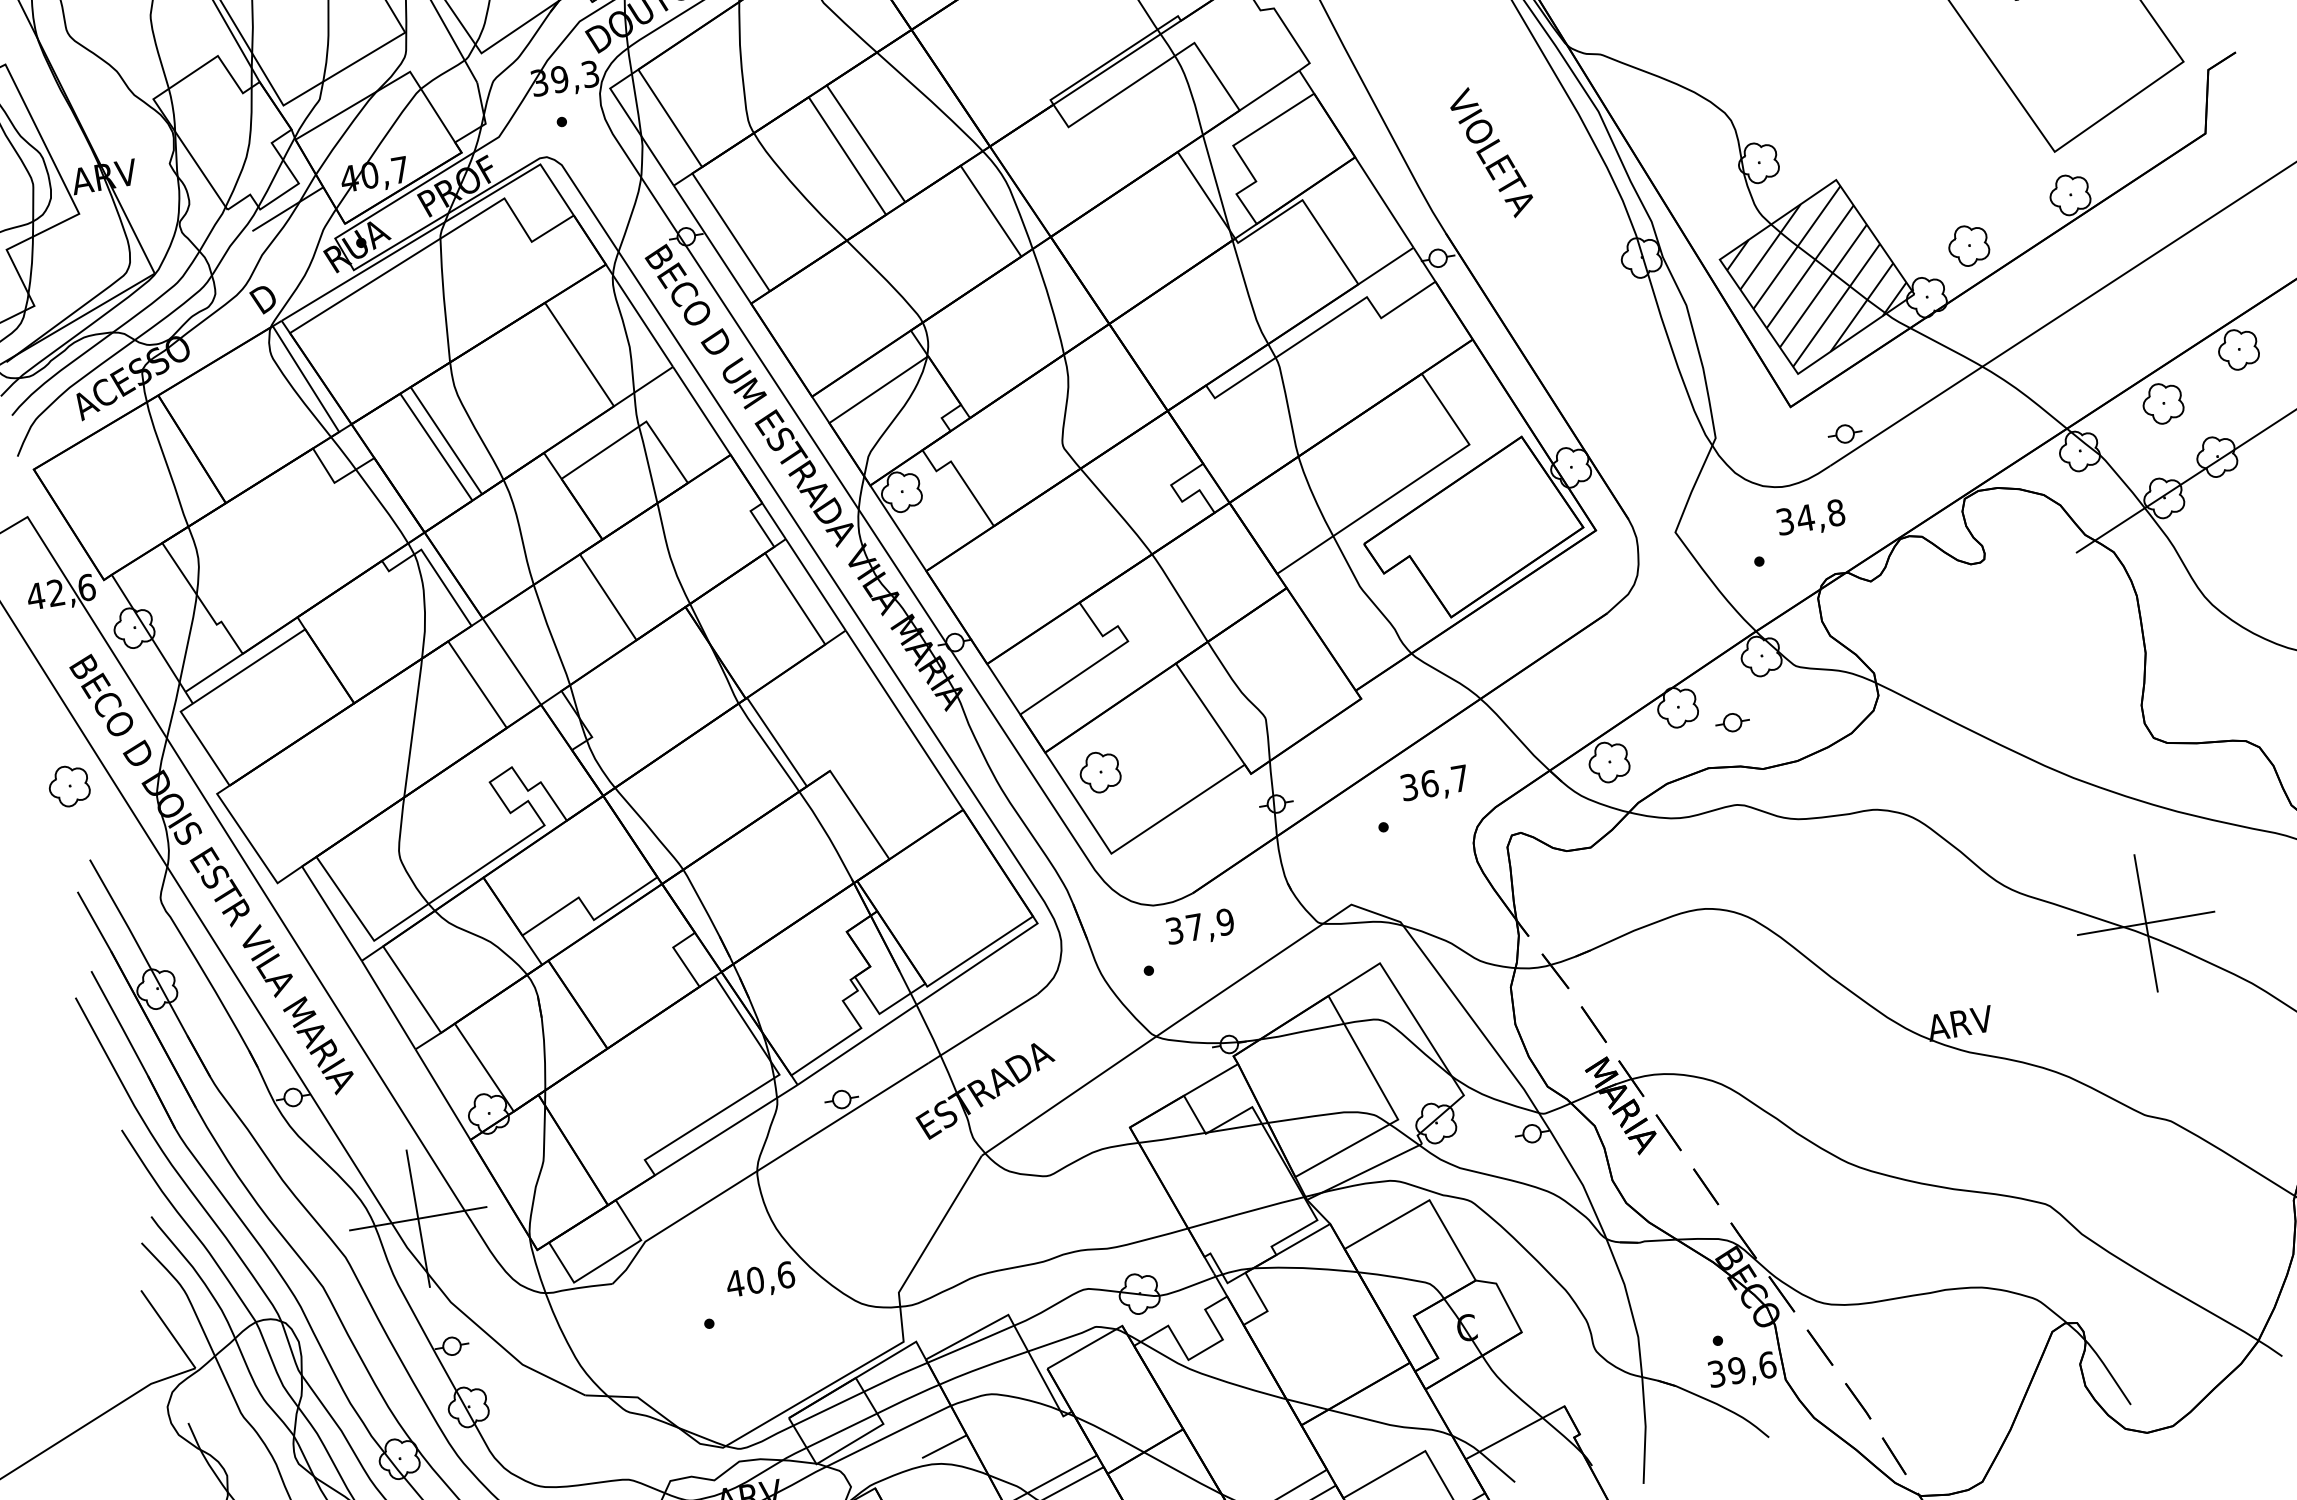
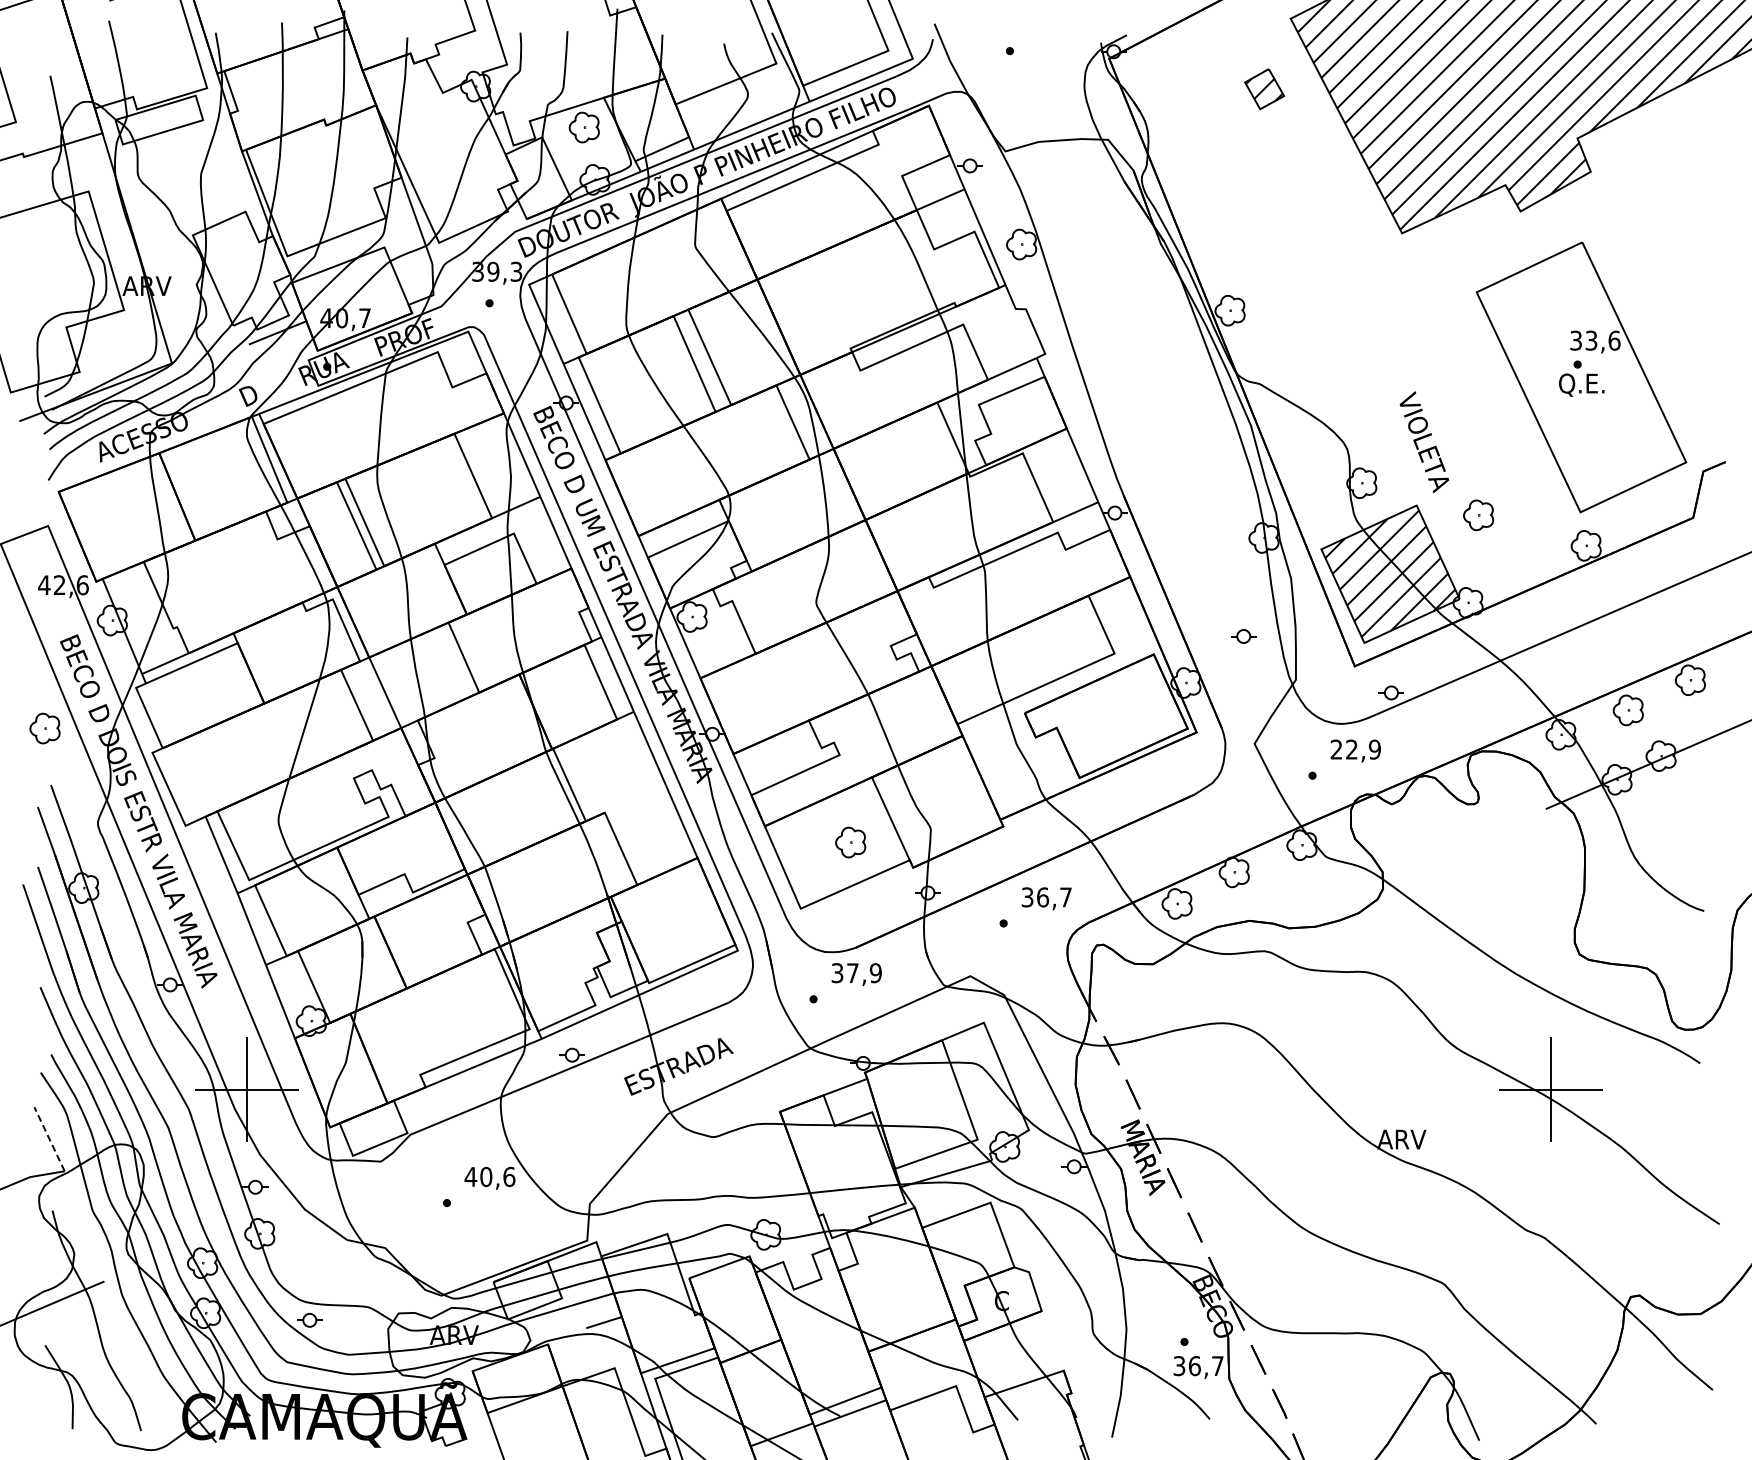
text: (1491, 152) -> (1424, 442), moved
part: (1968, 245) -> (1478, 515), moved
text: (1810, 517) -> (1355, 749), 34,8 -> 22,9
part: (1732, 722) -> (1243, 636), moved
part: (1099, 772) -> (850, 842), moved
line: (168, 1328) -> (49, 1138), solid -> dashed
text: (1751, 1368) -> (1205, 1366), 39,6 -> 36,7

